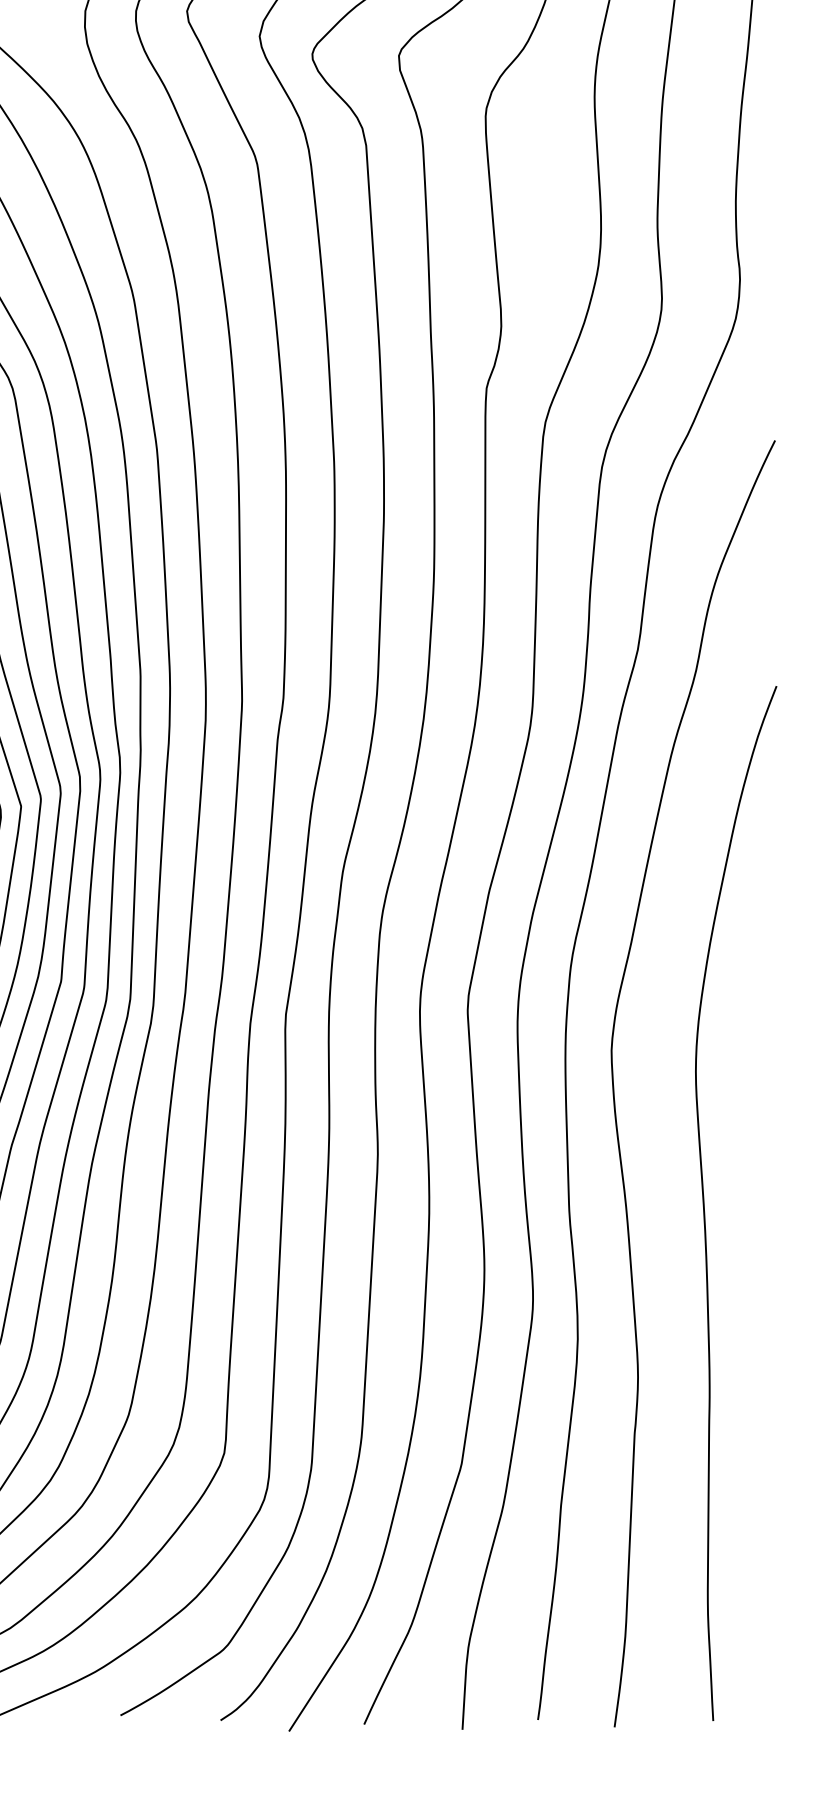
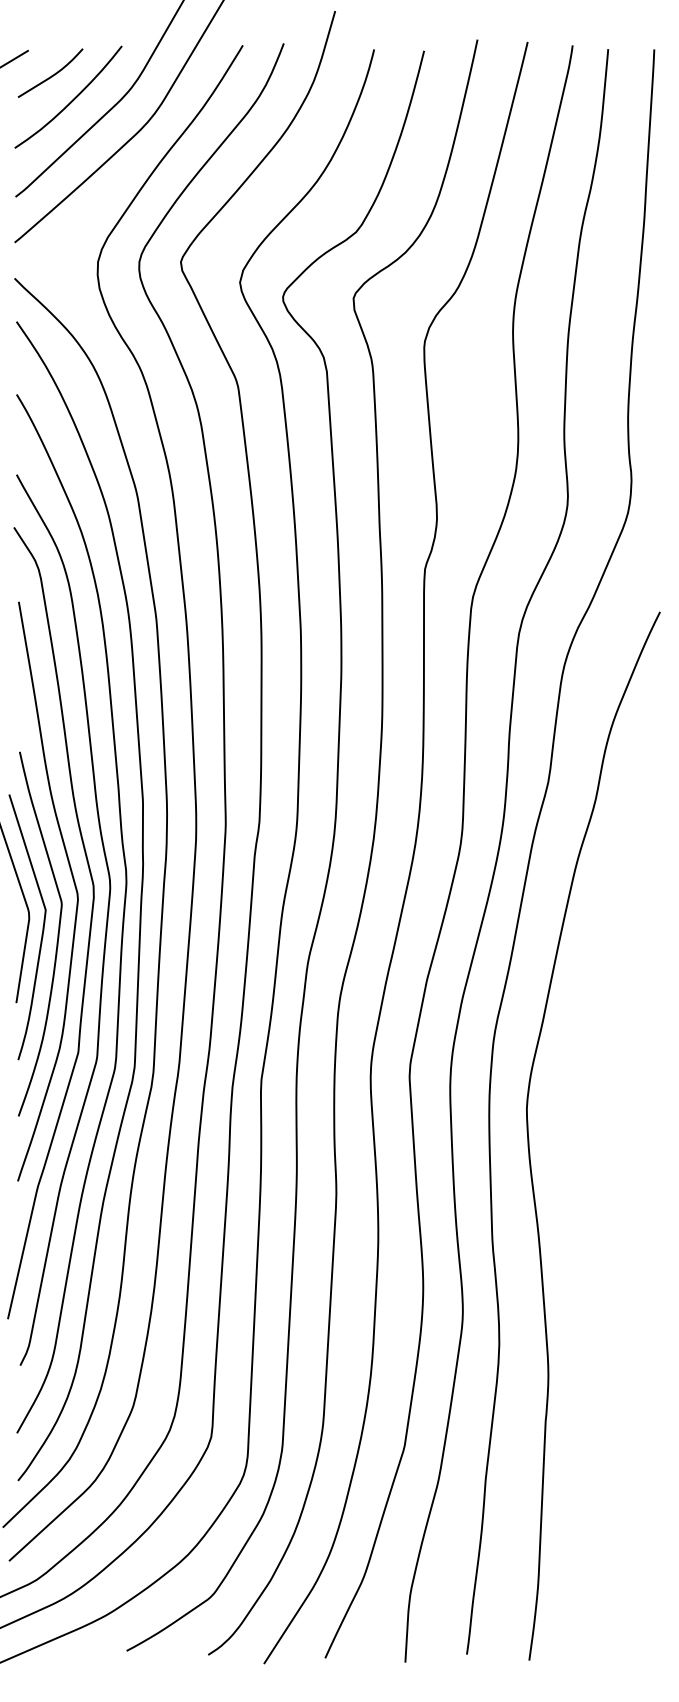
curve: (705, 1209) -> (603, 1238), removed

